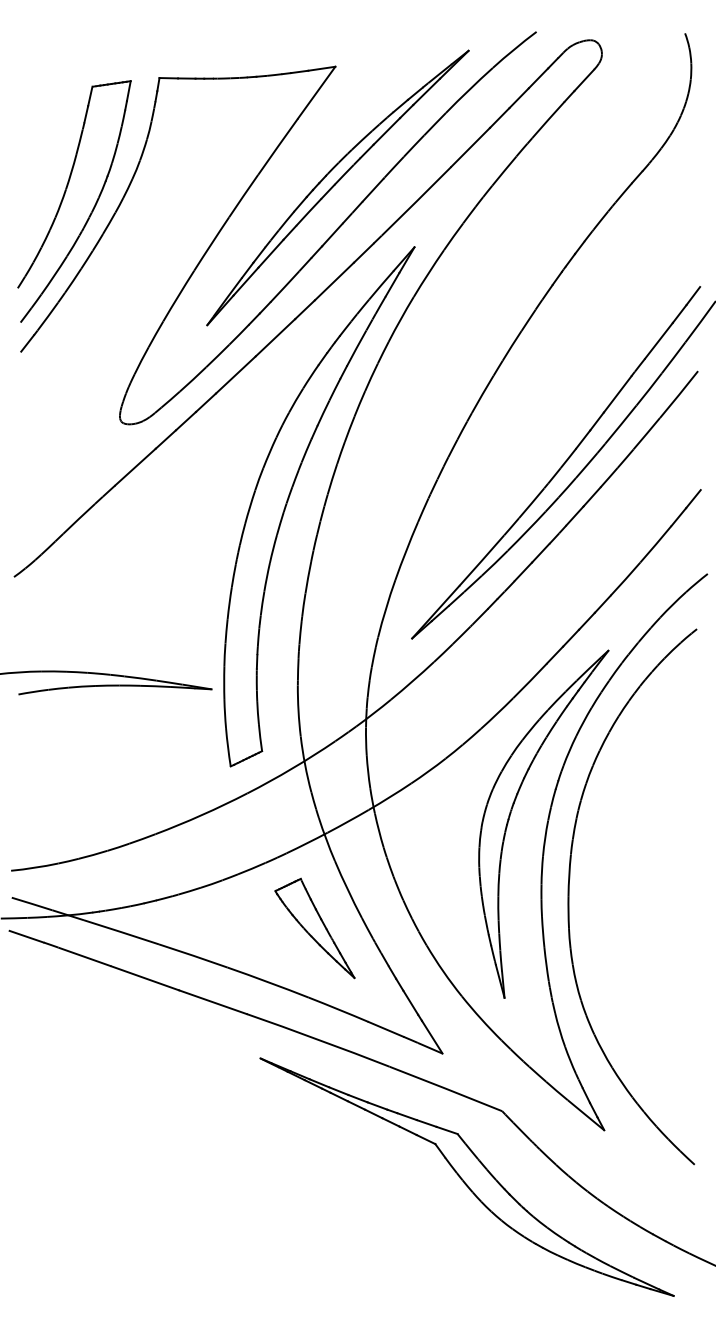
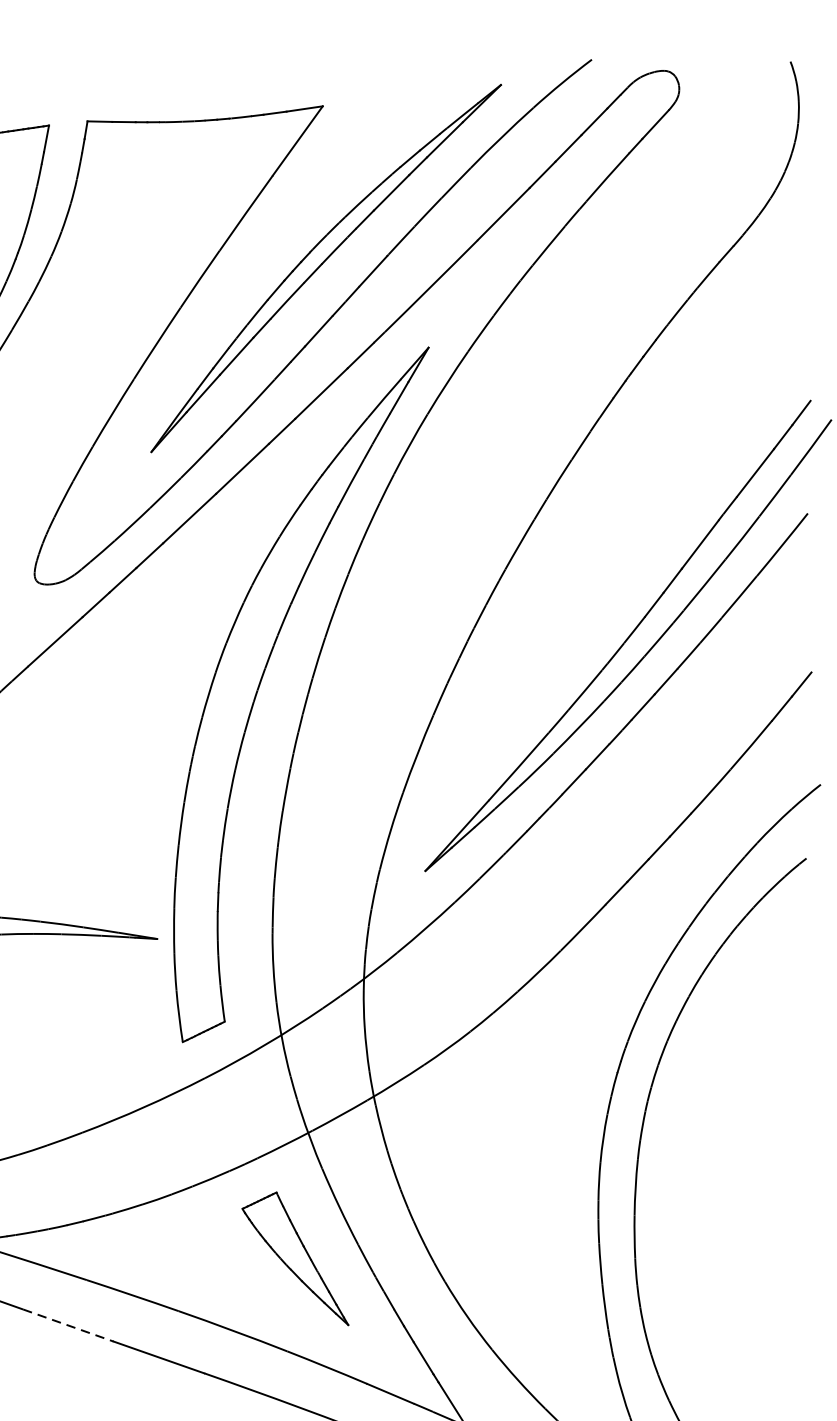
part: (511, 813) -> (558, 1105), removed
line: (145, 978) -> (68, 1325), solid -> dashed

